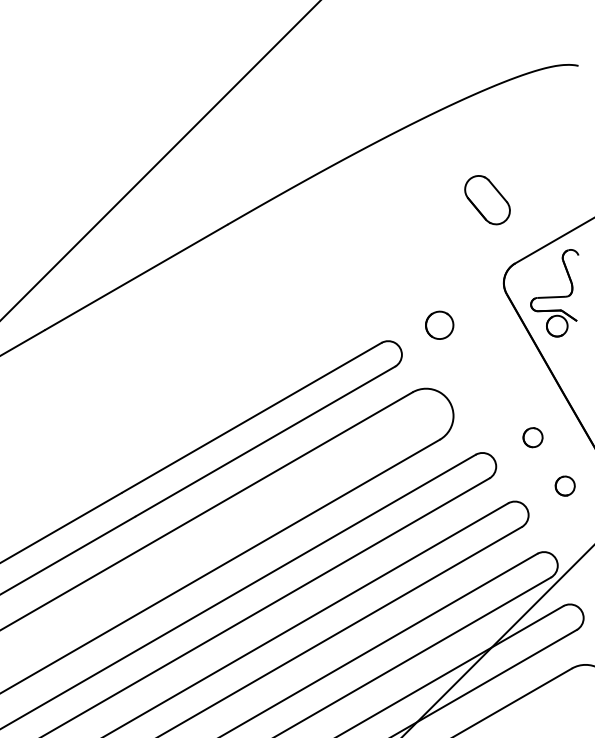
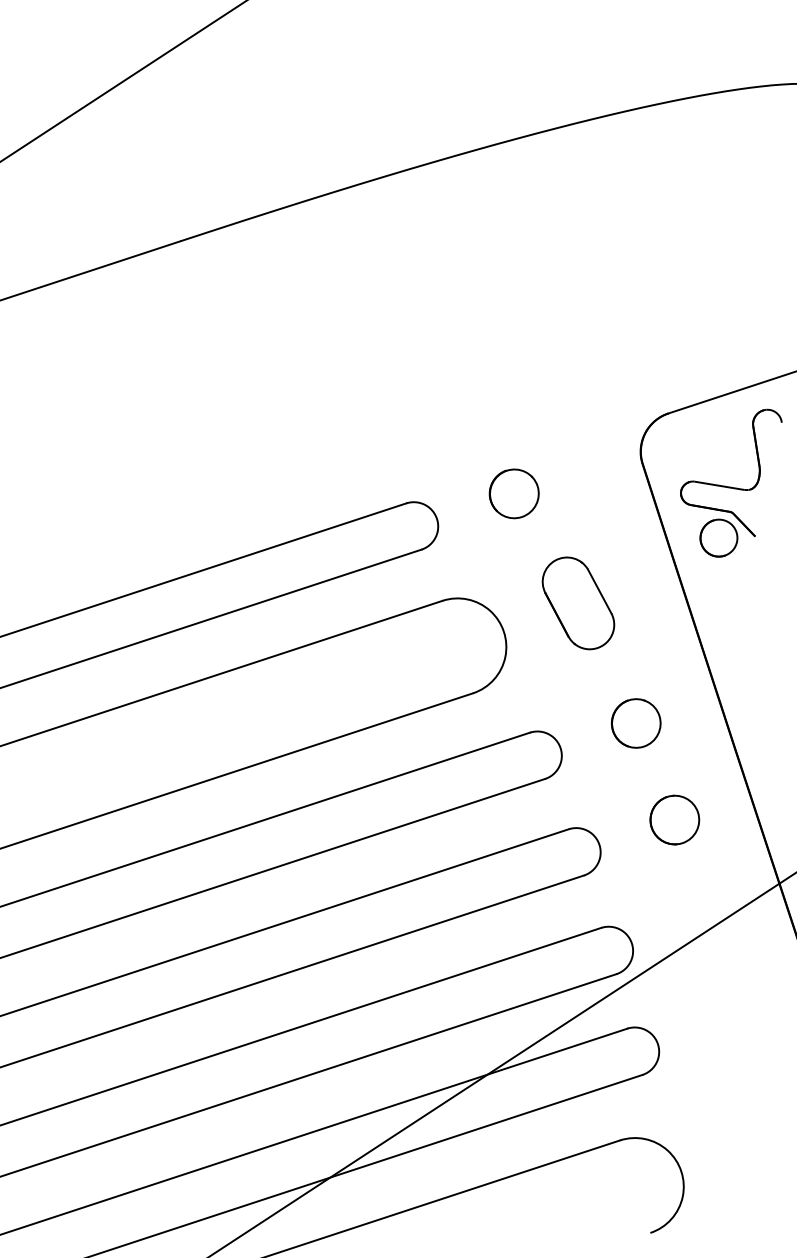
part: (487, 200) -> (578, 603), moved
part: (532, 437) -> (635, 723), size x1.43
part: (564, 485) -> (673, 818), size x1.43

